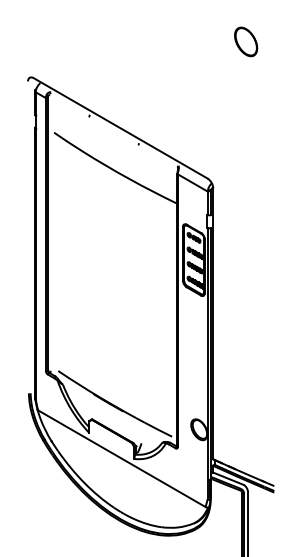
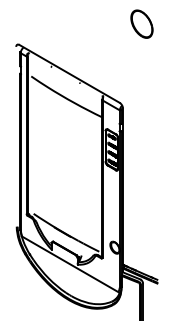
part: (245, 40) -> (141, 23), size x1.67

